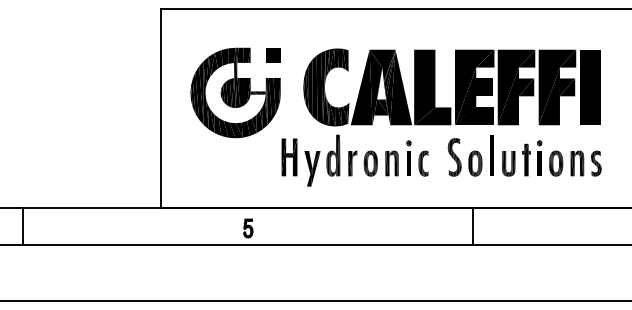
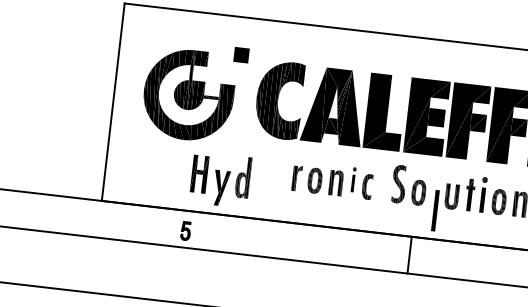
part: (273, 55) -> (241, 55), moved
line: (491, 155) -> (435, 210), moved
part: (408, 157) -> (353, 179), size x0.7
part: (310, 160) -> (220, 179), moved

